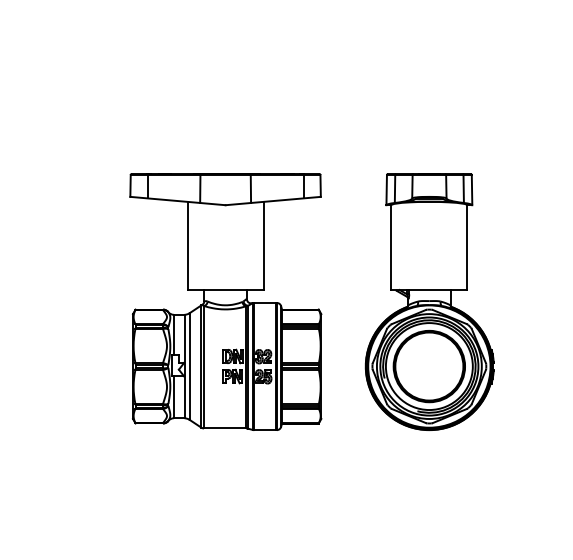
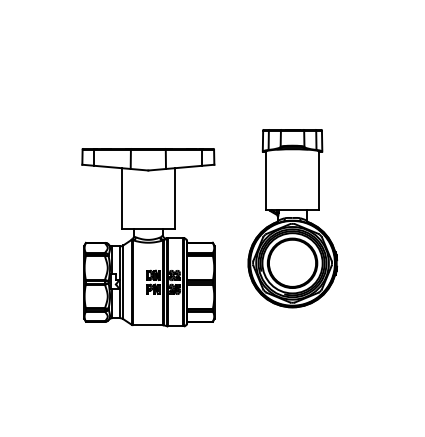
part: (225, 301) -> (148, 237), moved

